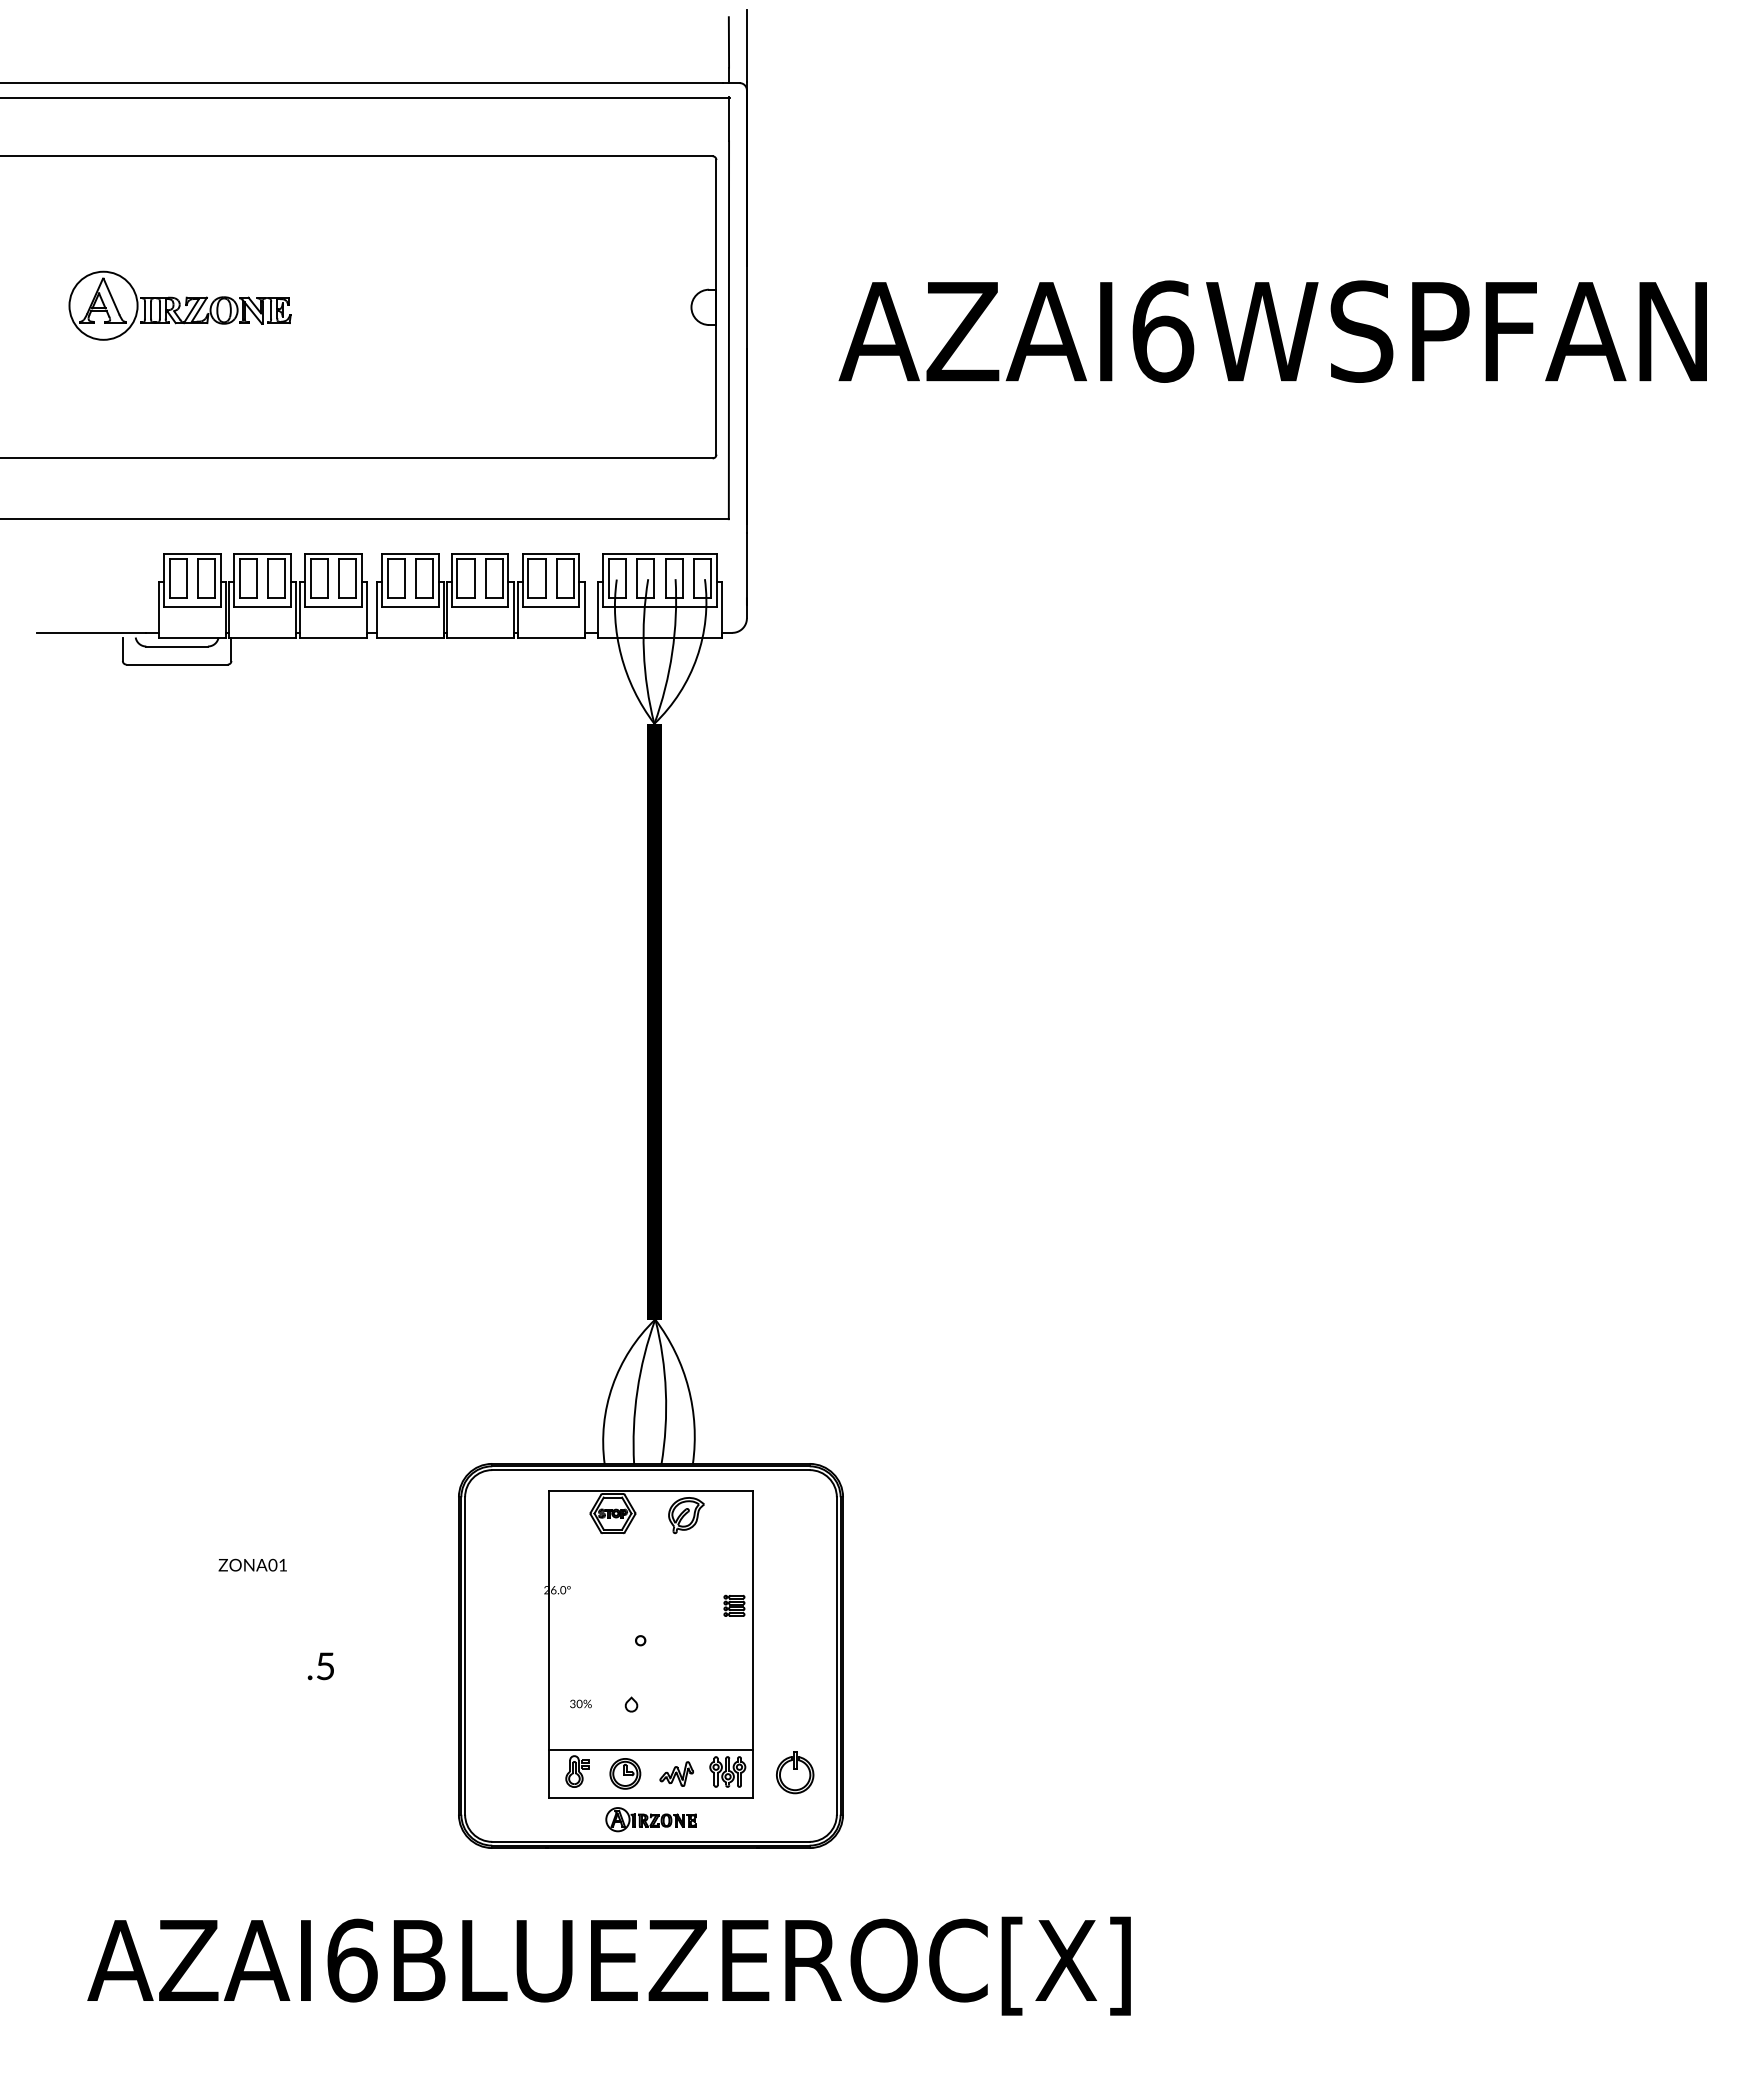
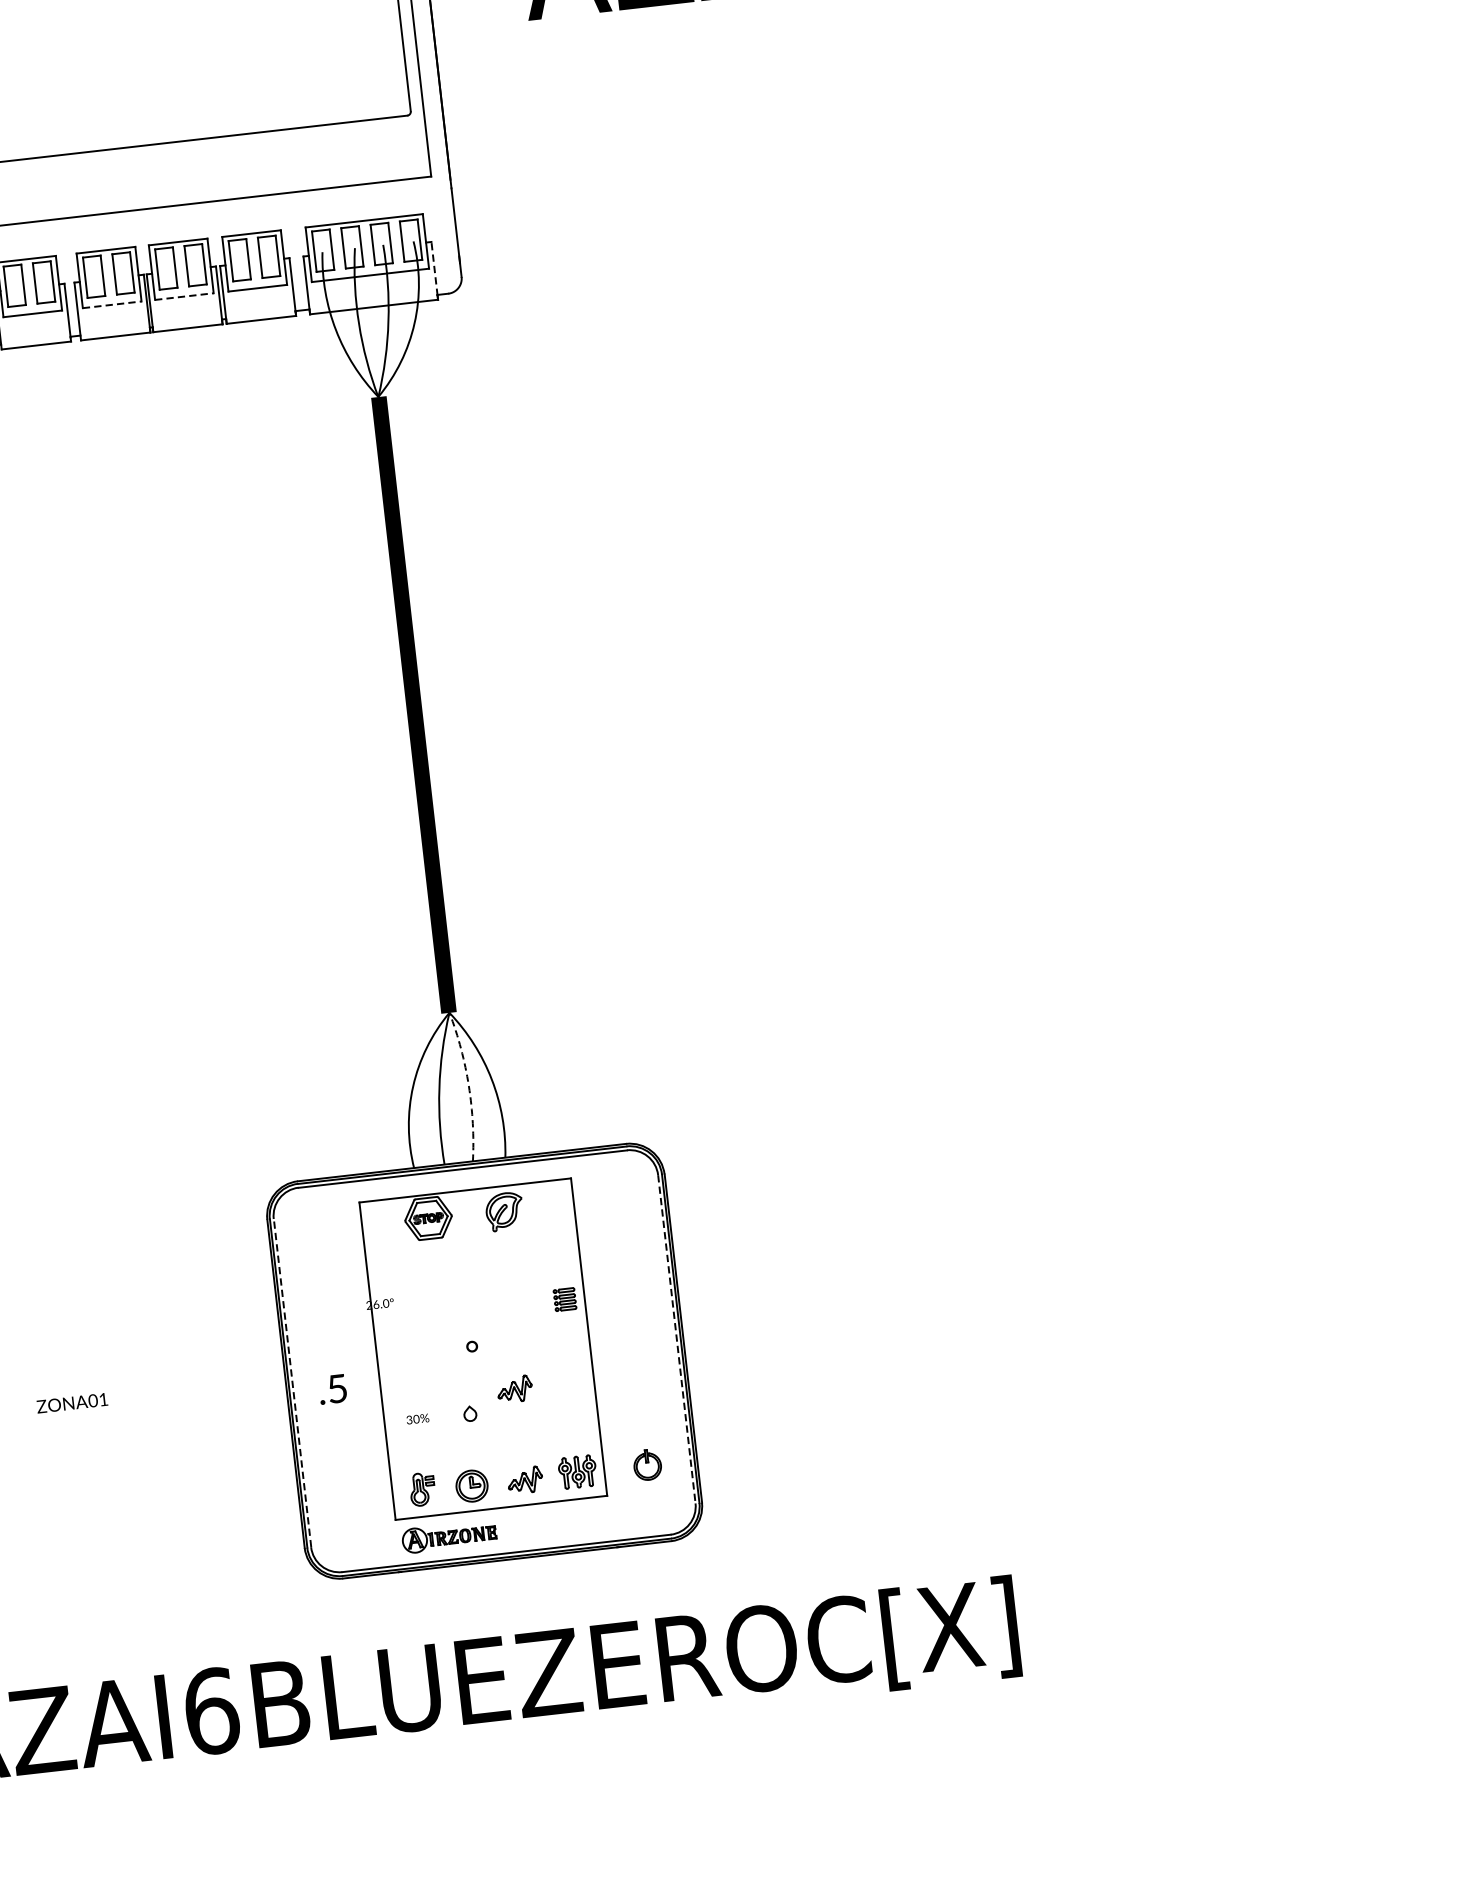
line: (410, 606) -> (112, 304), solid -> dashed
line: (480, 606) -> (184, 296), solid -> dashed
line: (721, 607) -> (434, 268), solid -> dashed
arc: (665, 1391) -> (468, 1086), solid -> dashed
text: (252, 1564) -> (71, 1402), moved
line: (465, 1655) -> (292, 1382), solid -> dashed
line: (836, 1655) -> (676, 1338), solid -> dashed
text: (320, 1666) -> (332, 1389), moved
part: (676, 1685) -> (514, 1388), added
line: (650, 1750) -> (495, 1459), removed
part: (795, 1772) -> (647, 1464), size x0.7
part: (650, 1819) -> (448, 1536), moved

